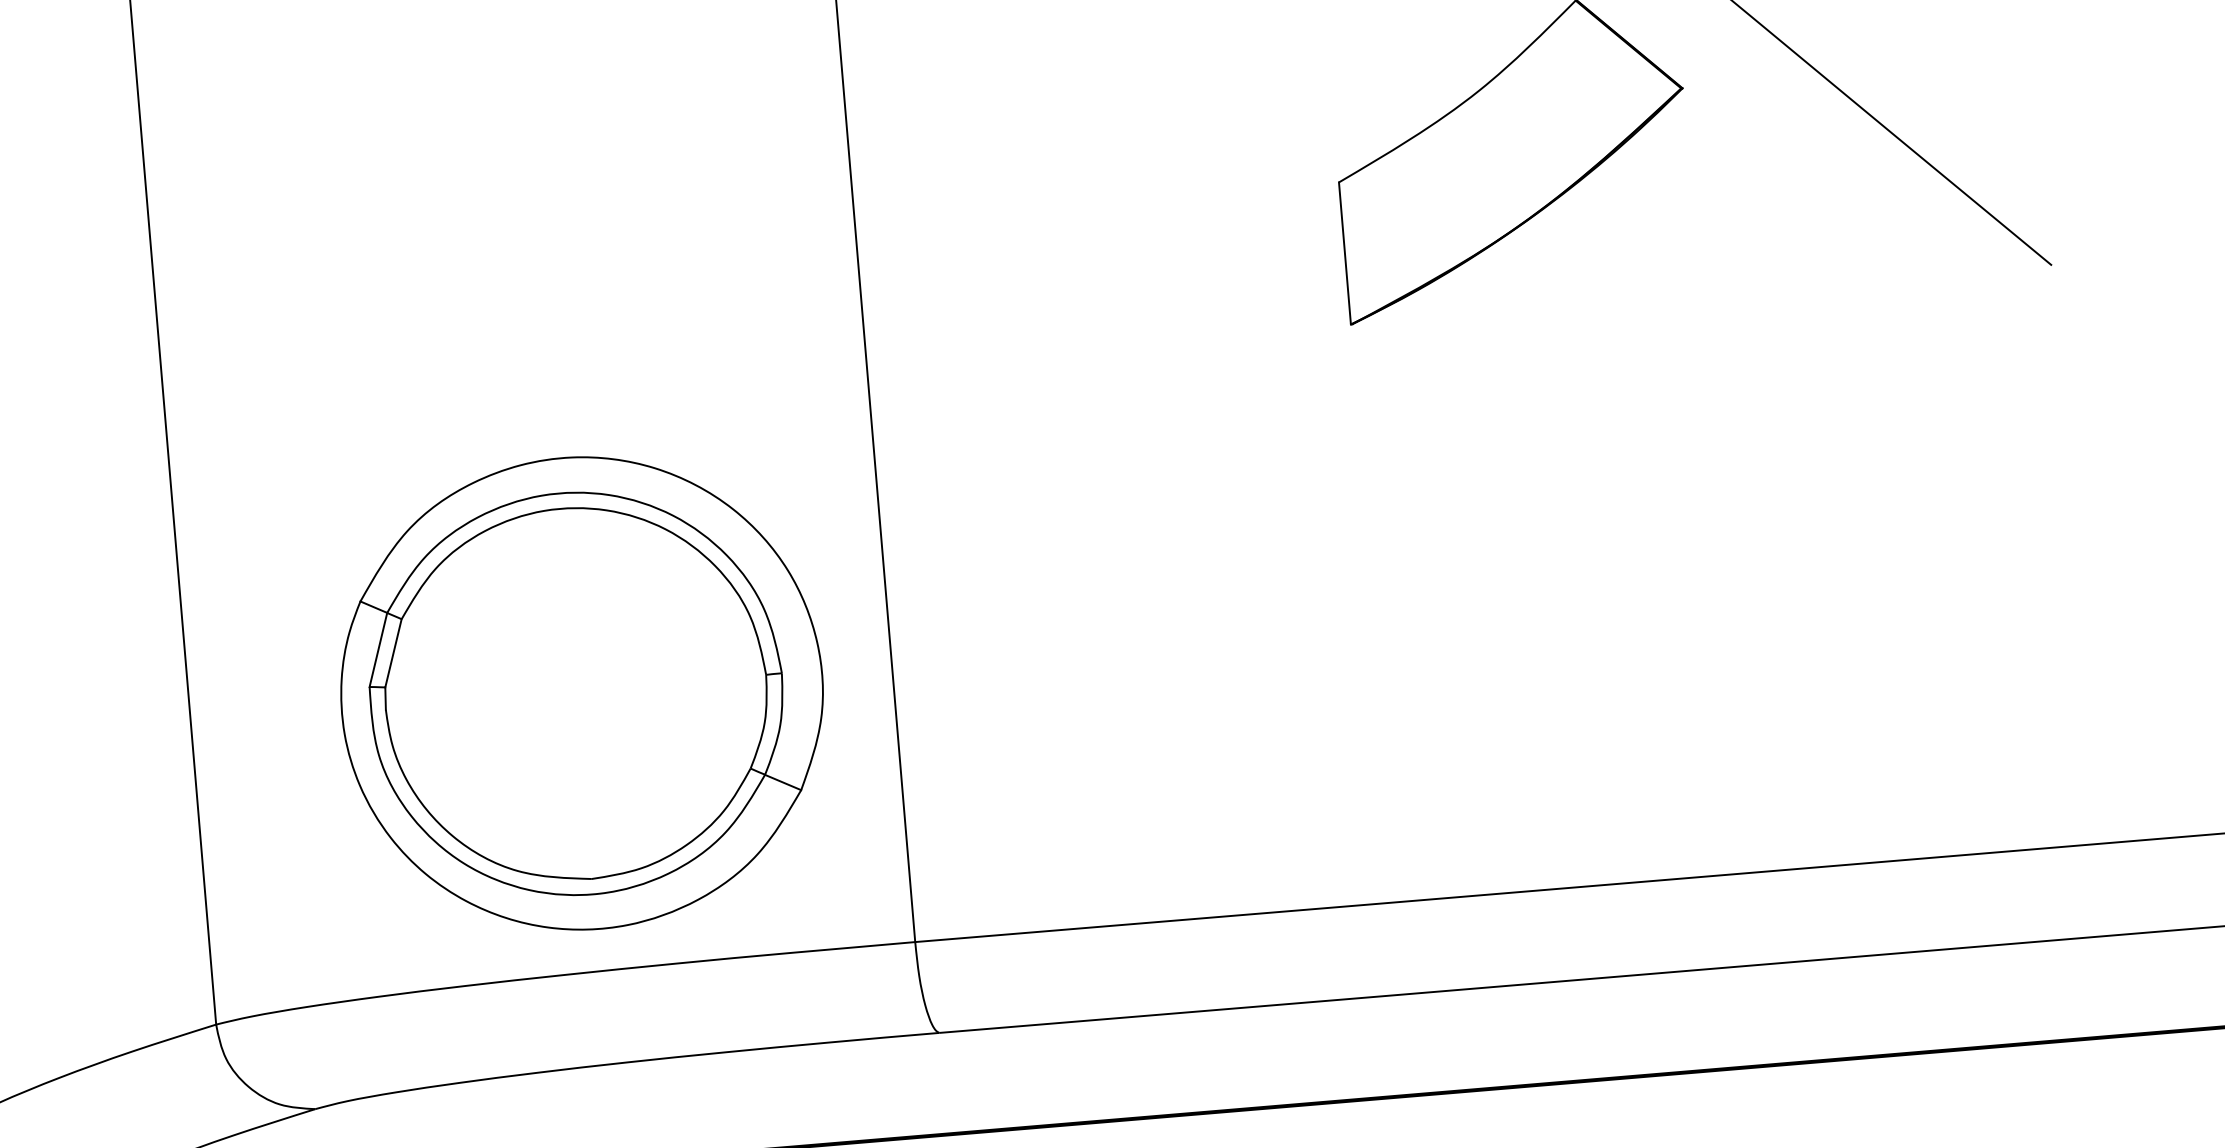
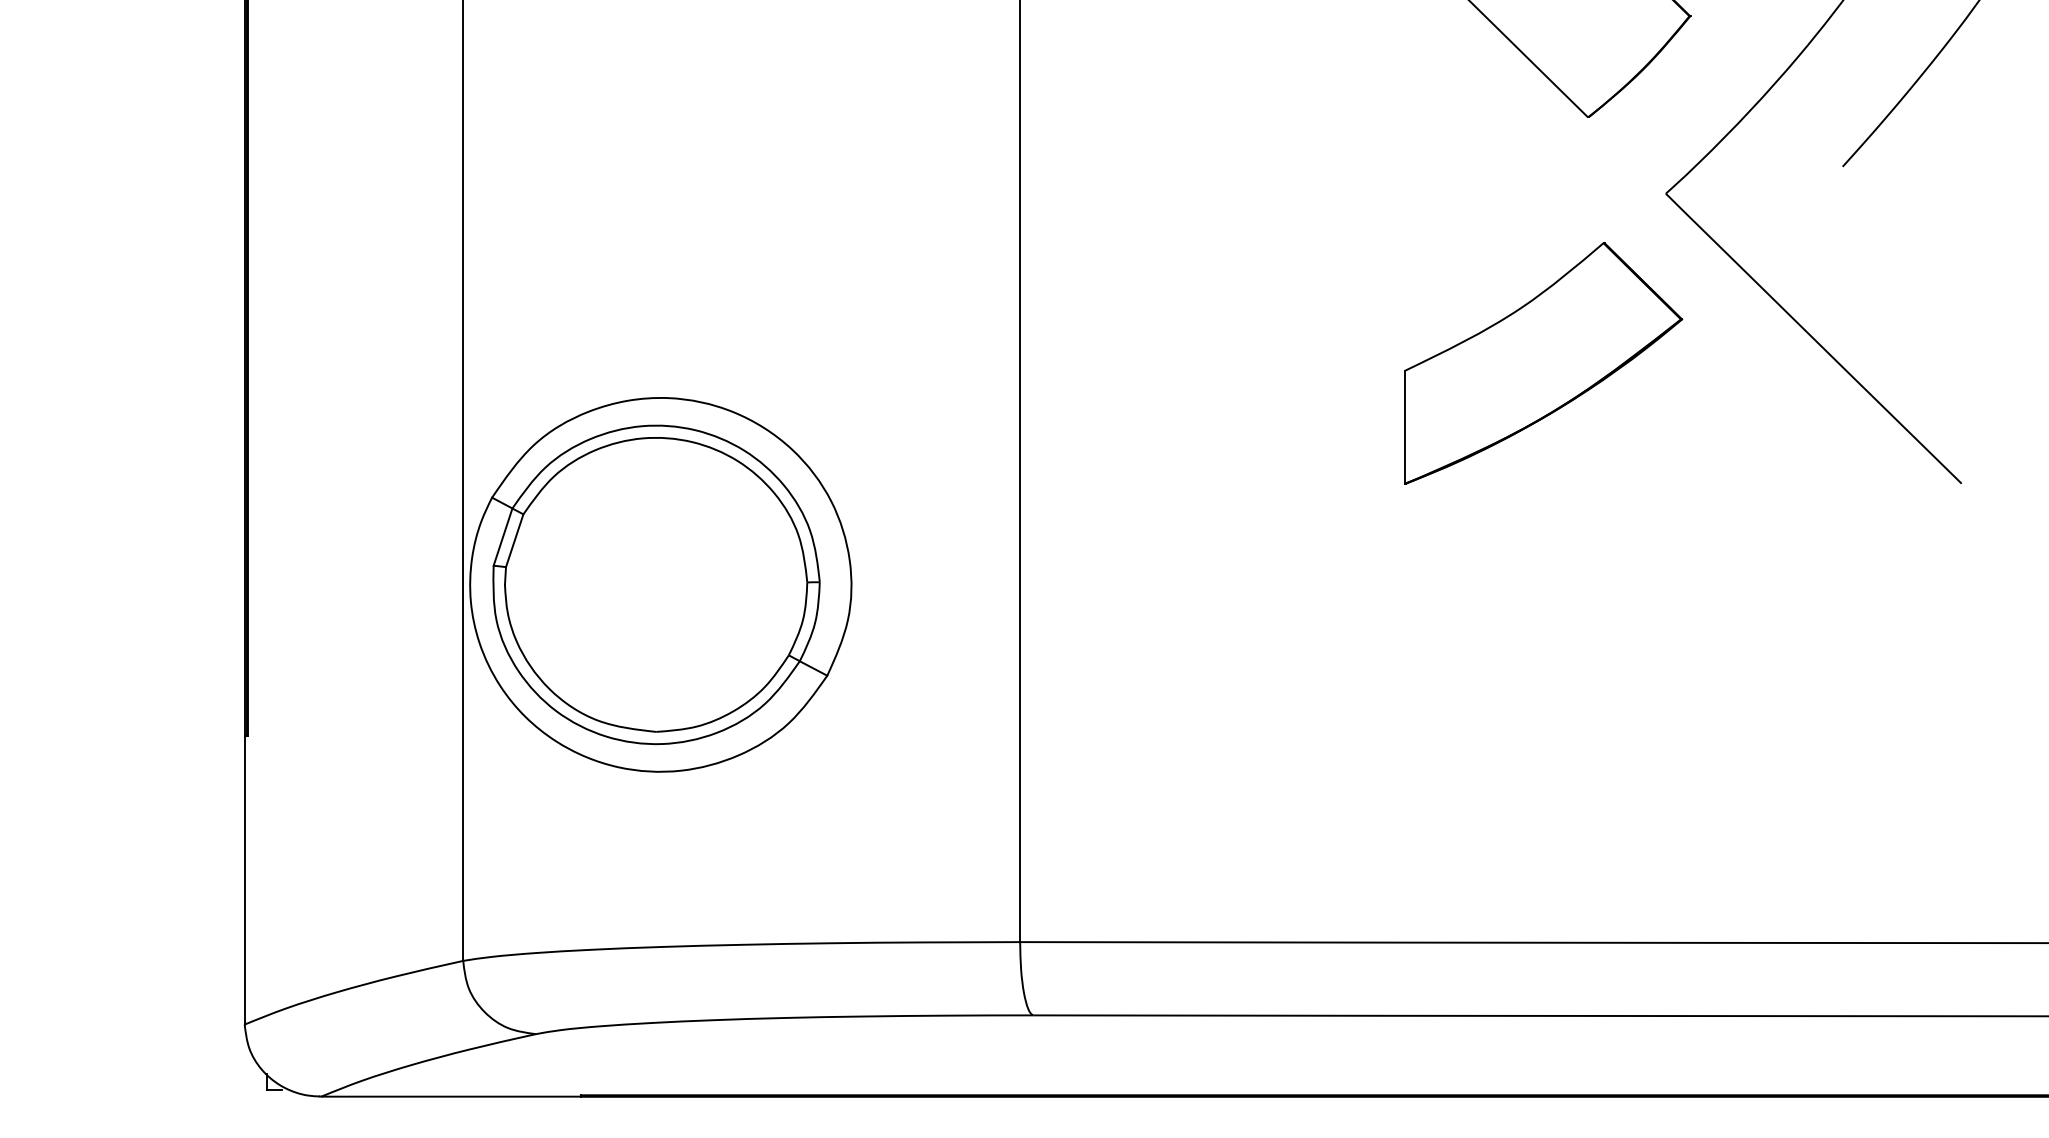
part: (581, 692) -> (660, 584), moved

